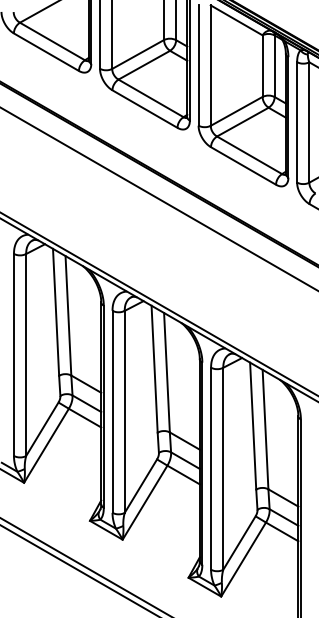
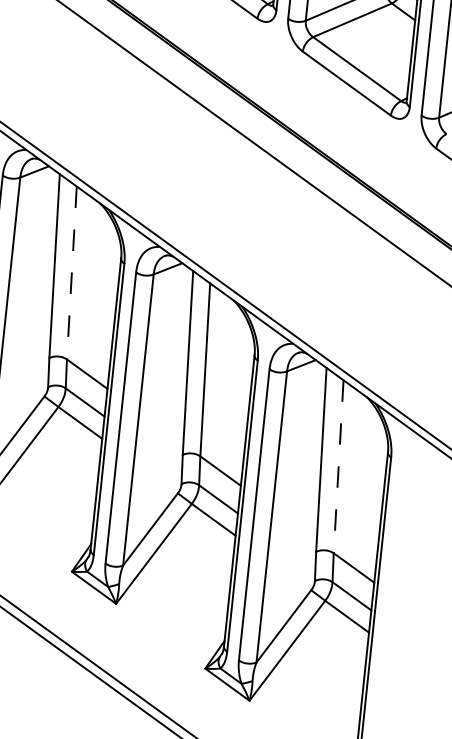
line: (68, 315) -> (72, 272), solid -> dashed
line: (265, 429) -> (338, 466), solid -> dashed

